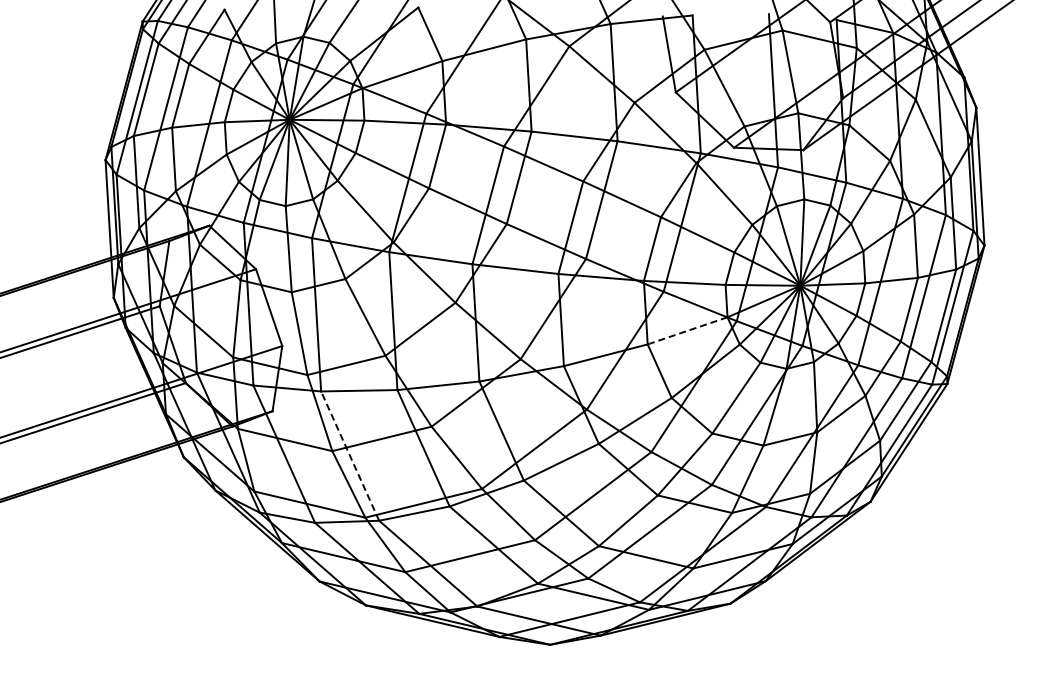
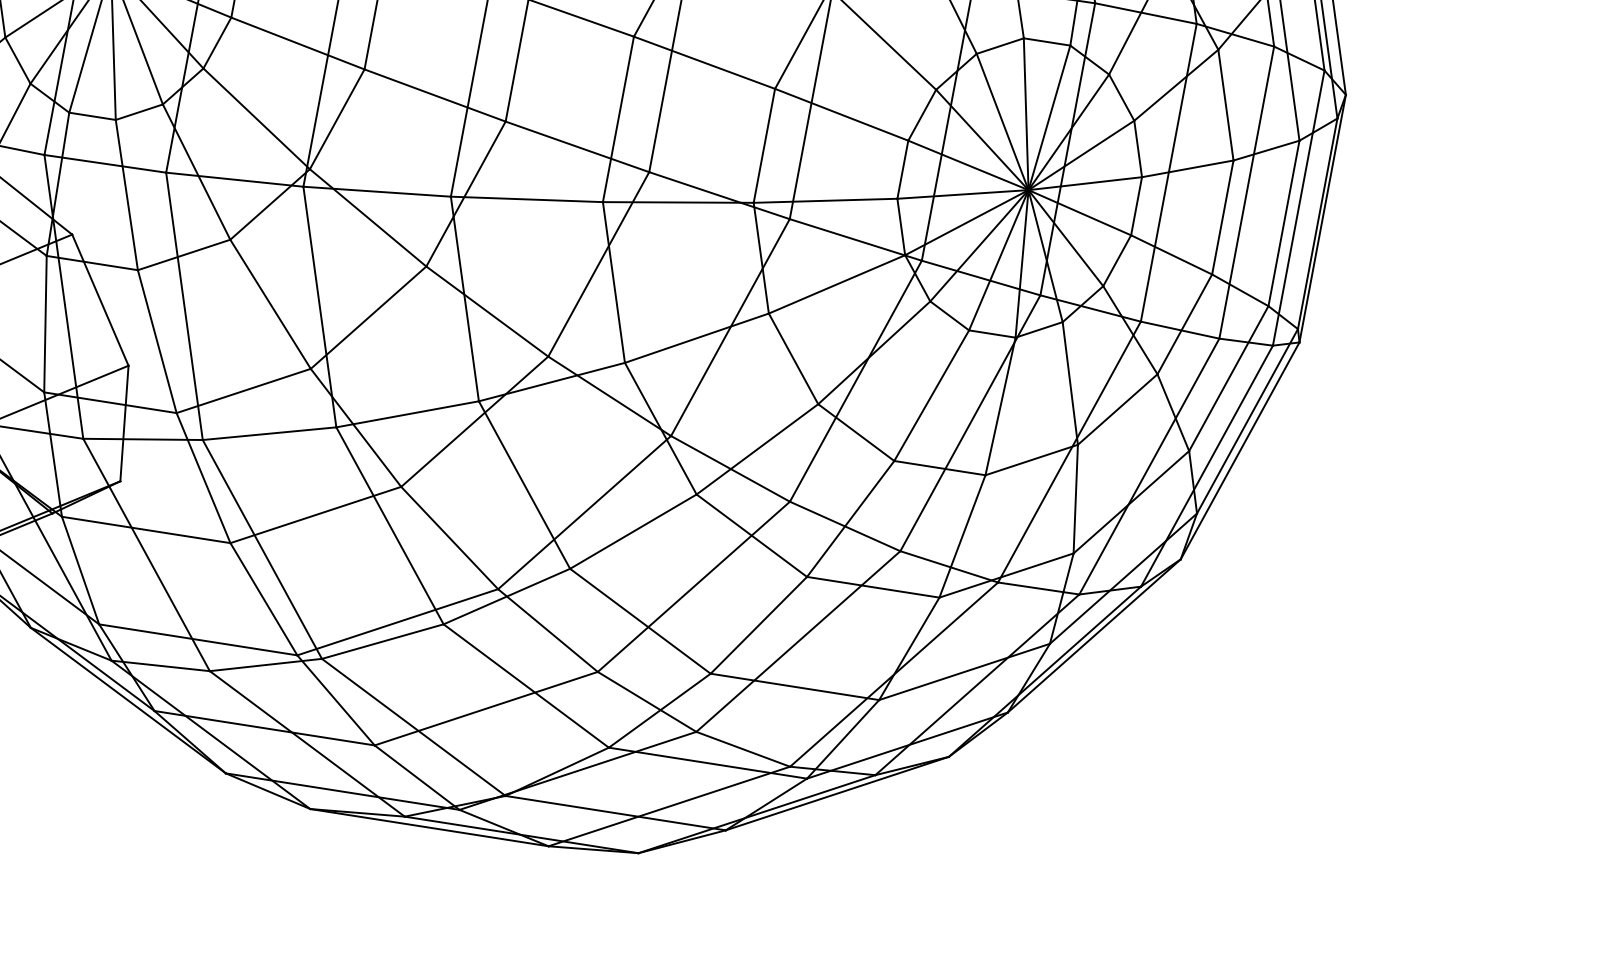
line: (687, 331) -> (836, 285), dashed -> solid
line: (350, 456) -> (263, 550), dashed -> solid

